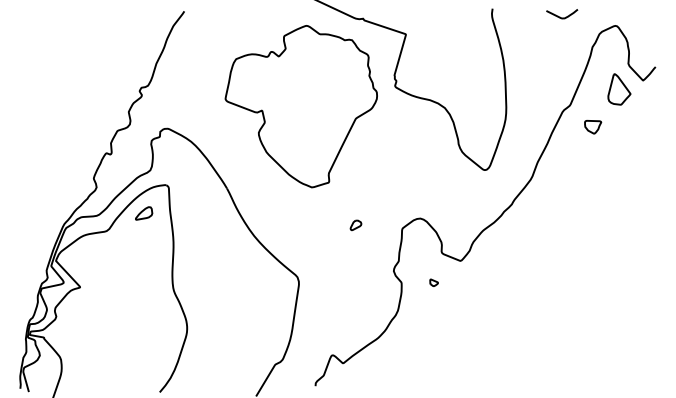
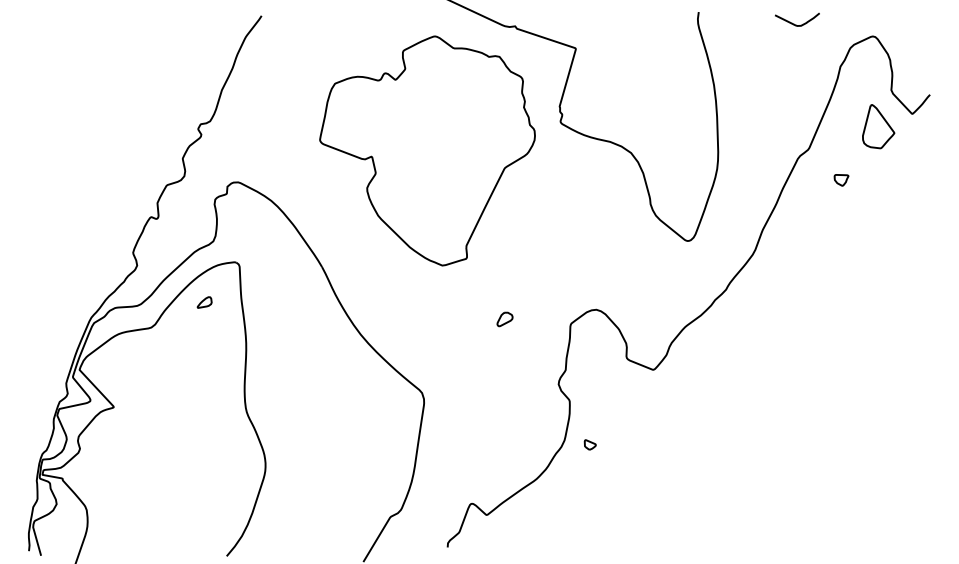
part: (593, 127) -> (841, 180), size x0.6
part: (144, 213) -> (205, 302), size x0.6
part: (433, 282) -> (589, 444), moved

